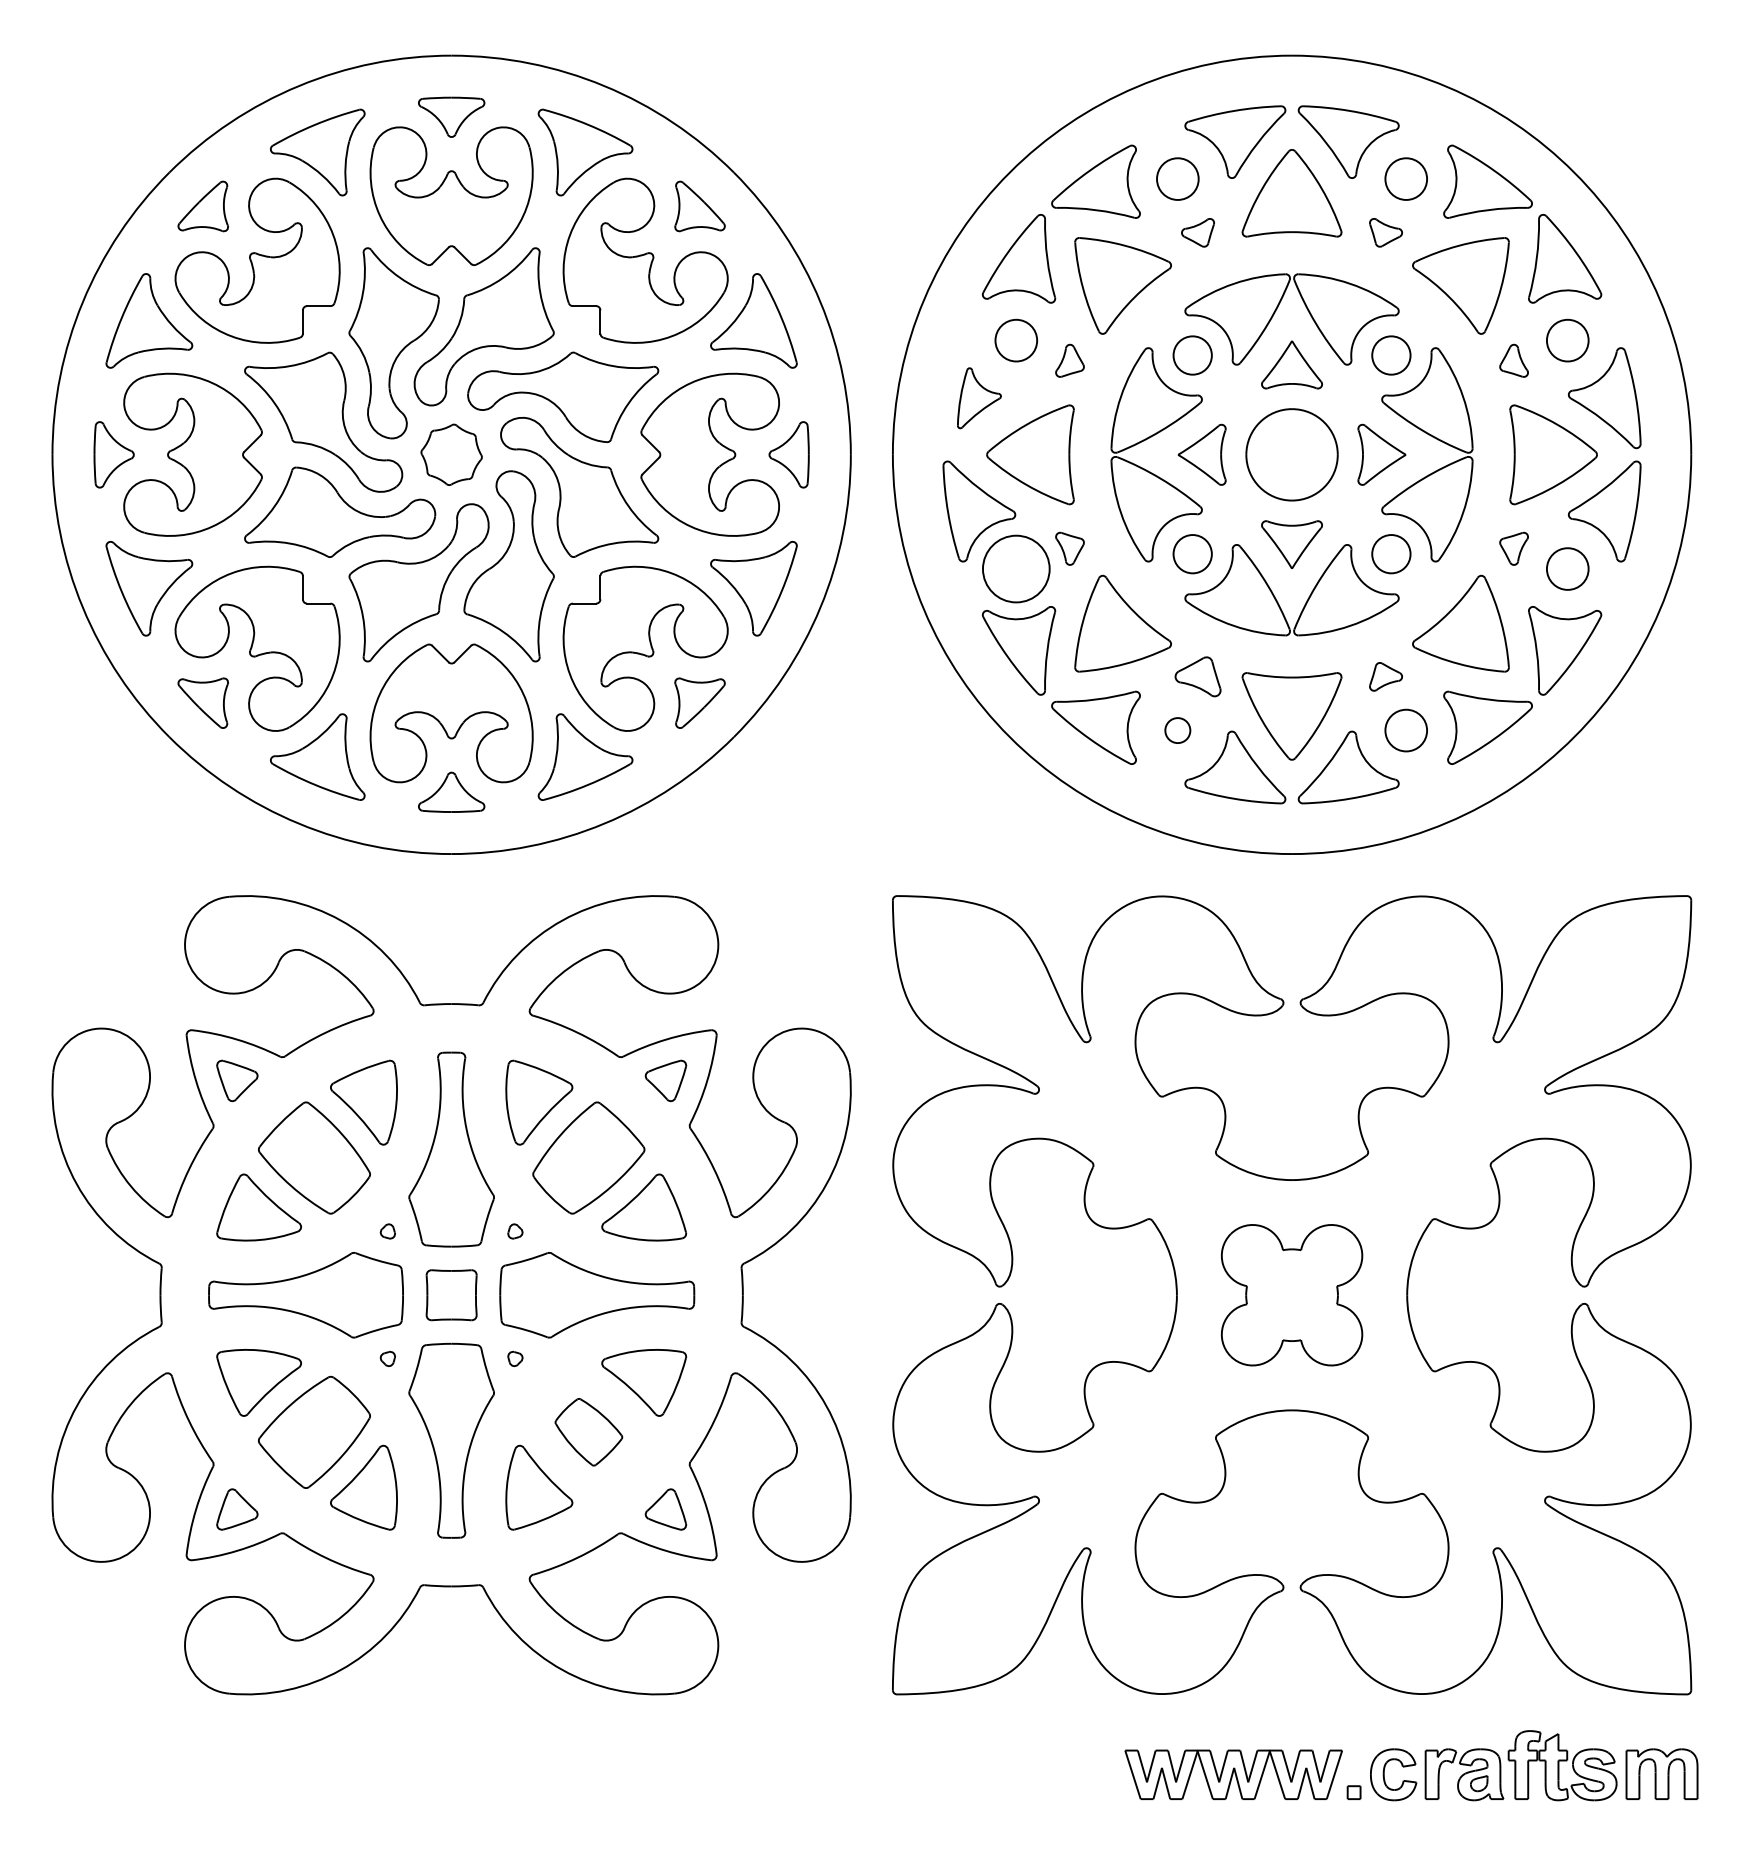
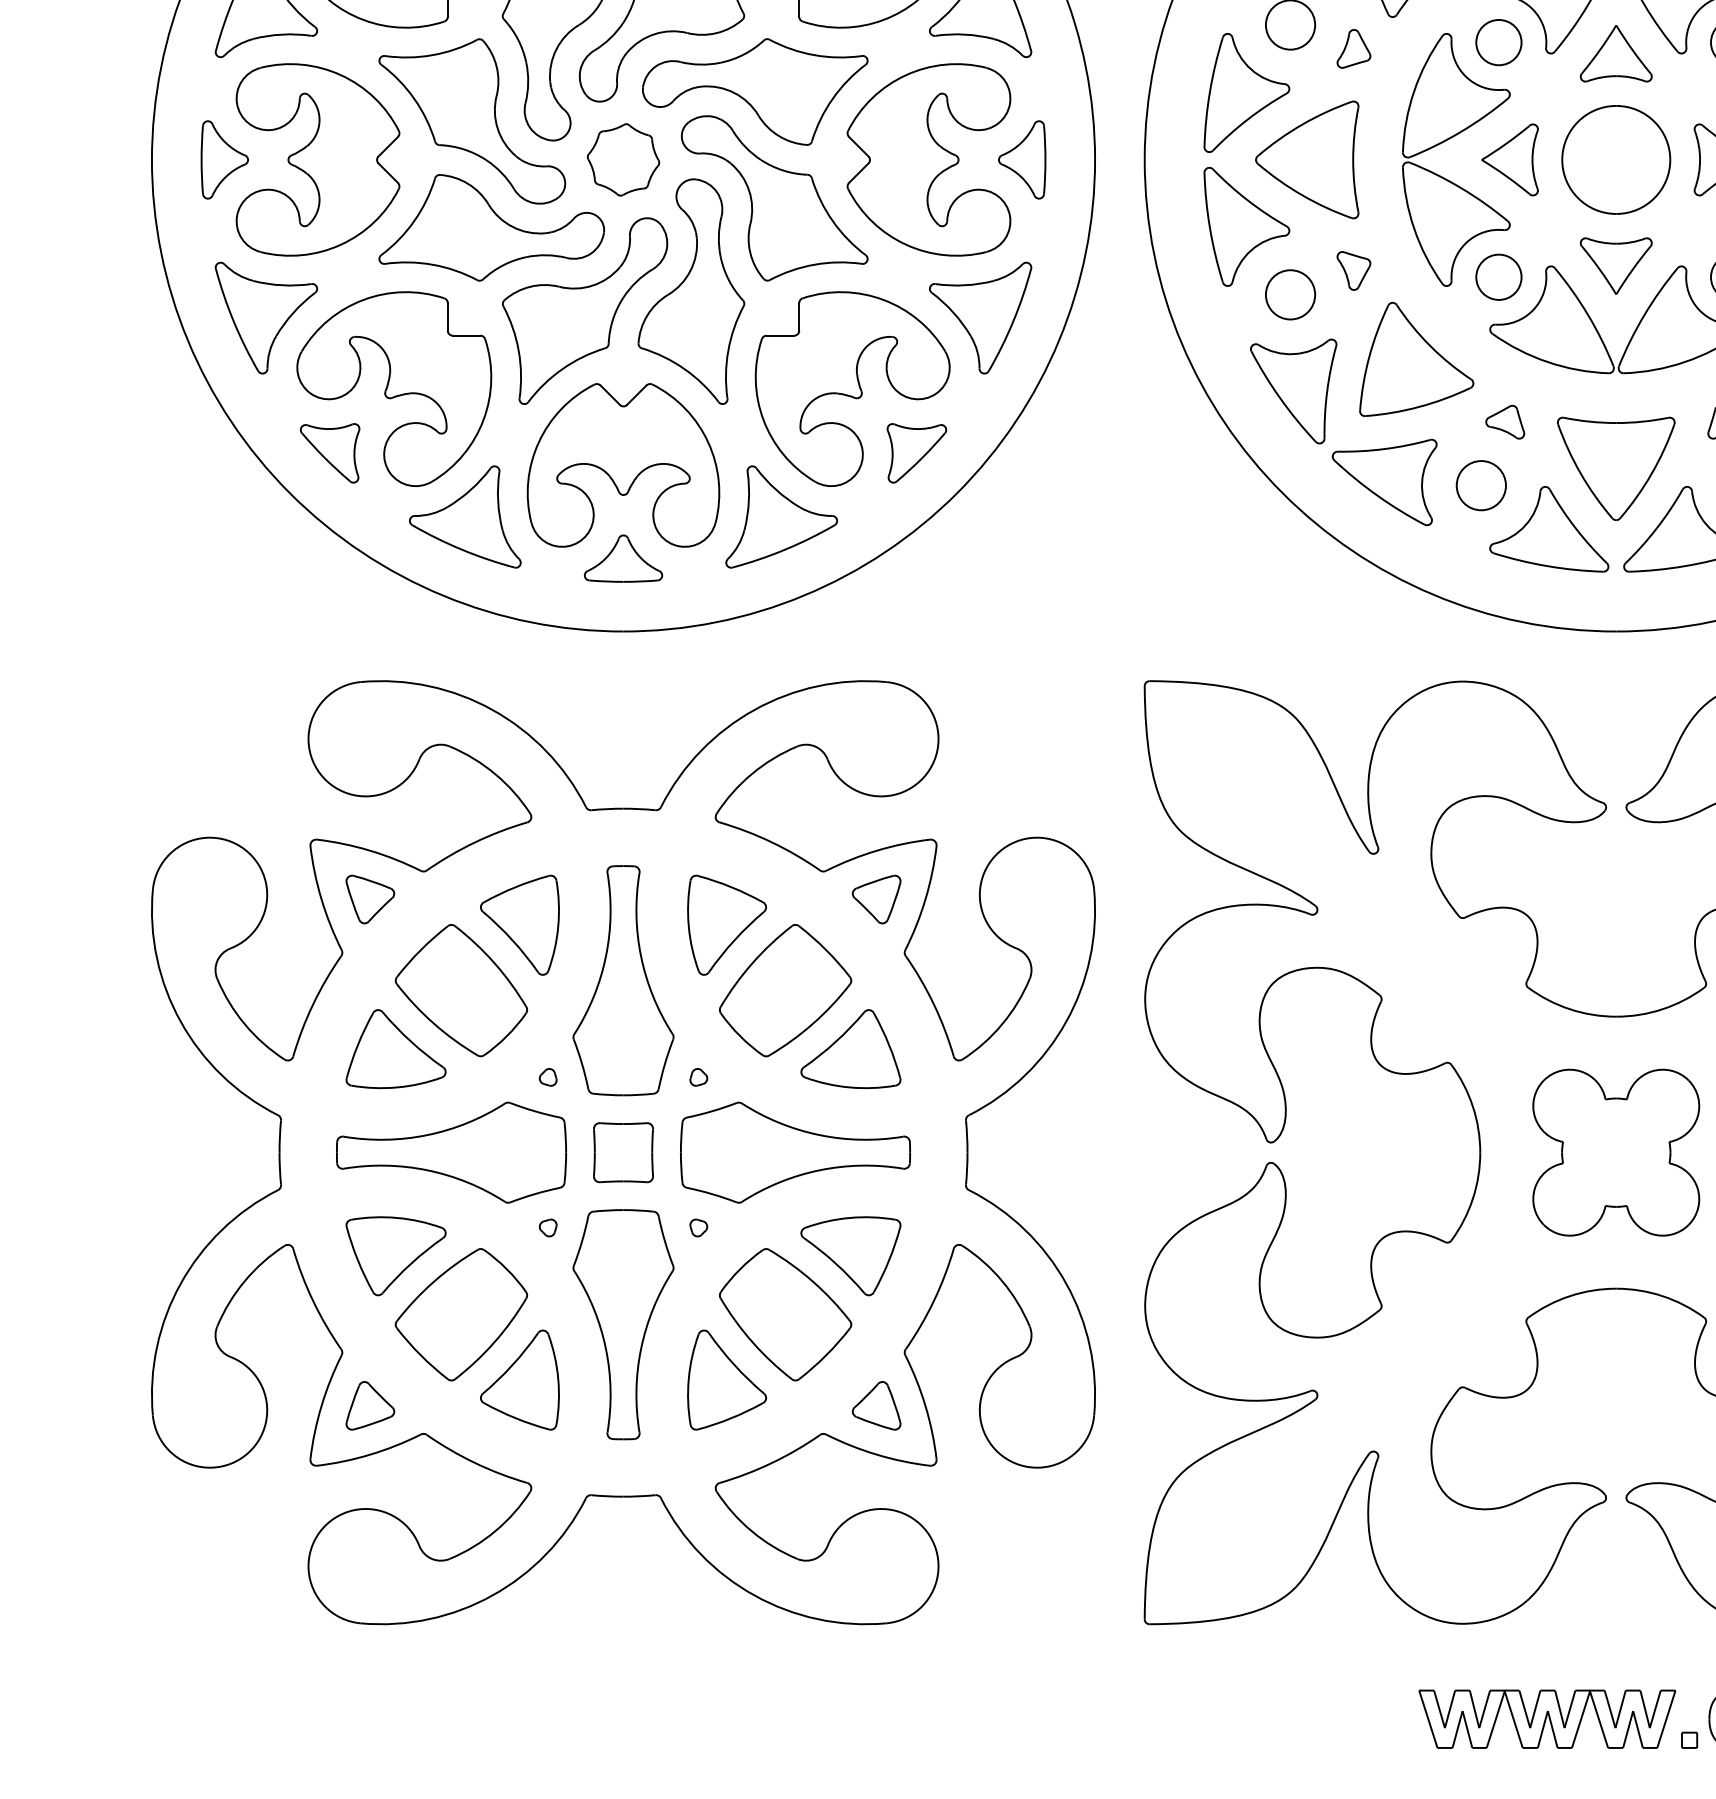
part: (979, 398) -> (1247, 93), size x1.67
circle: (1016, 568) -> (1290, 294), size x0.62
part: (1197, 676) -> (1504, 421), size x0.71
circle: (1177, 730) -> (1480, 485), size x1.67
part: (588, 1431) -> (785, 1313), size x1.67

